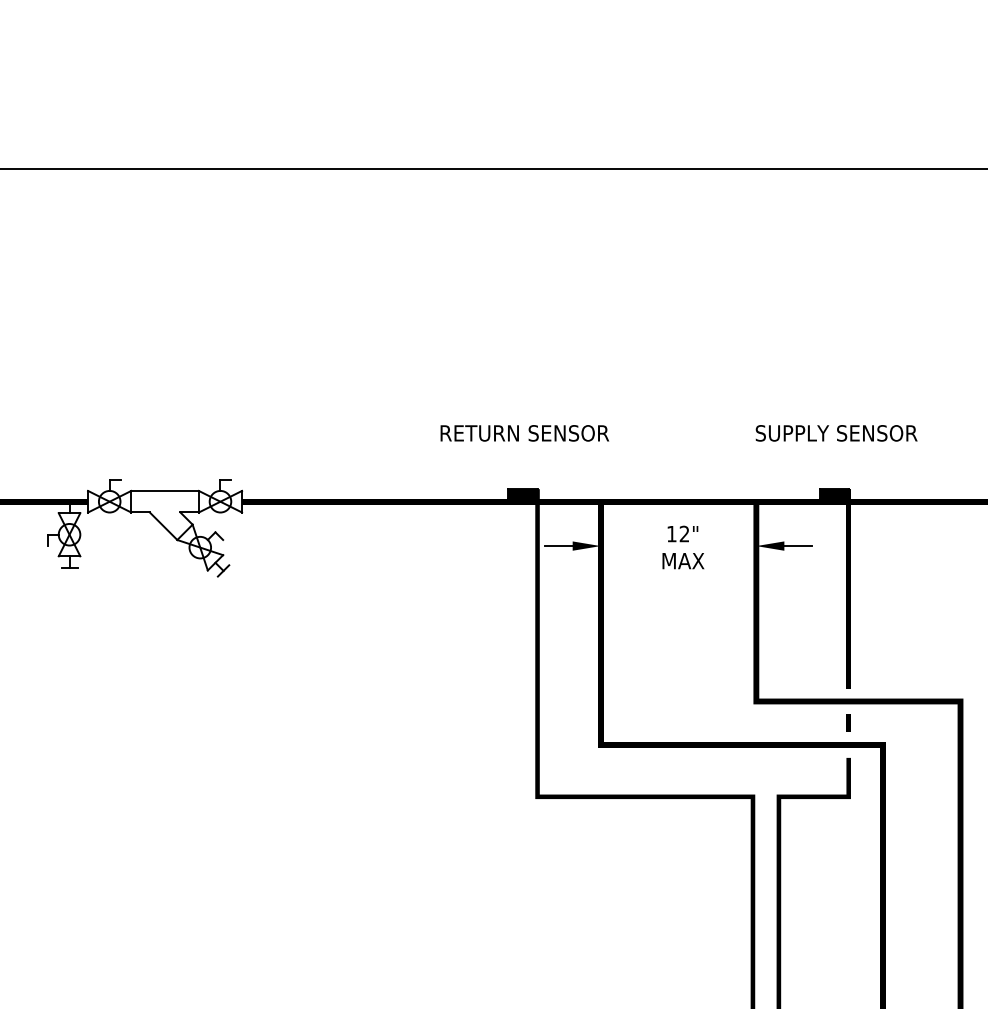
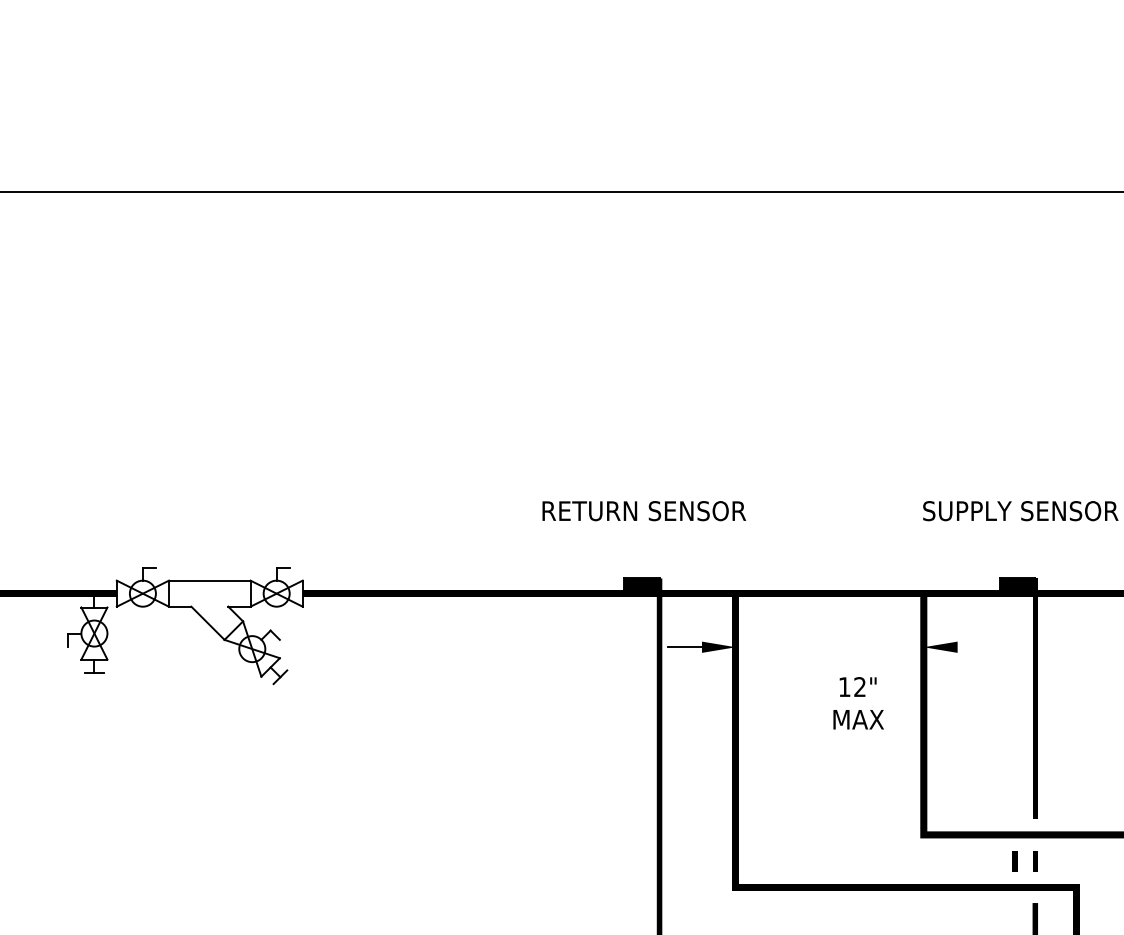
line: (798, 546) -> (974, 647), removed
text: (683, 547) -> (858, 703), moved
line: (831, 722) -> (1014, 860), added

